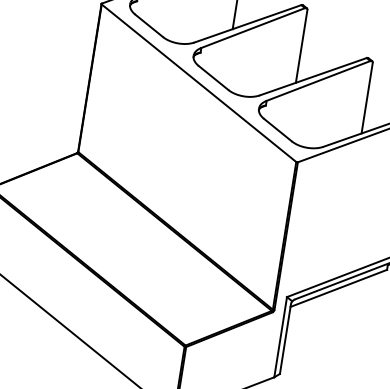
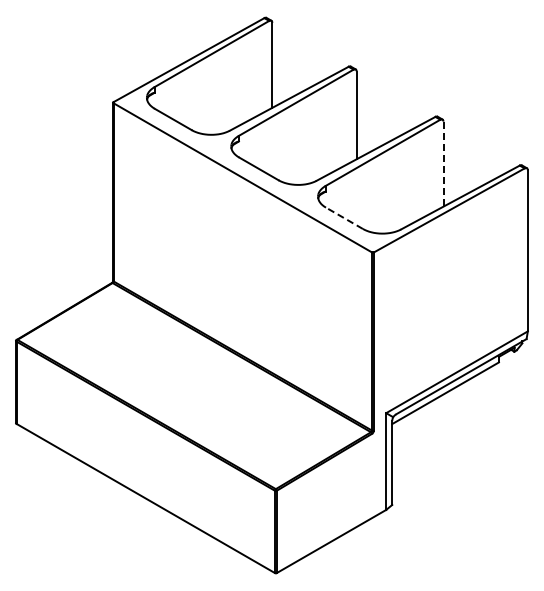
line: (367, 98) -> (443, 164), solid -> dashed
line: (277, 130) -> (343, 218), solid -> dashed

